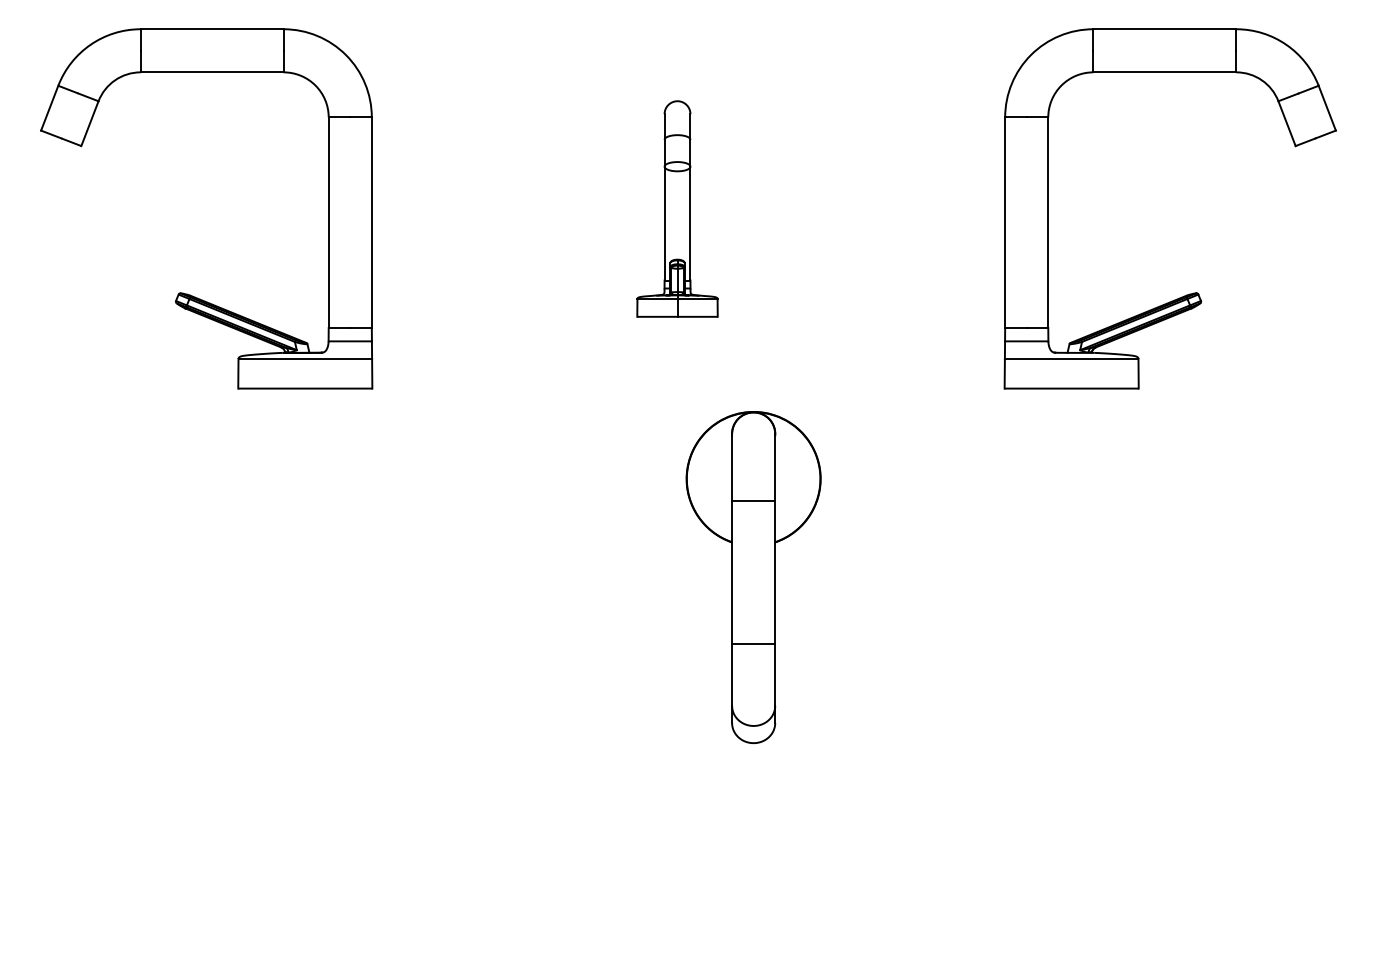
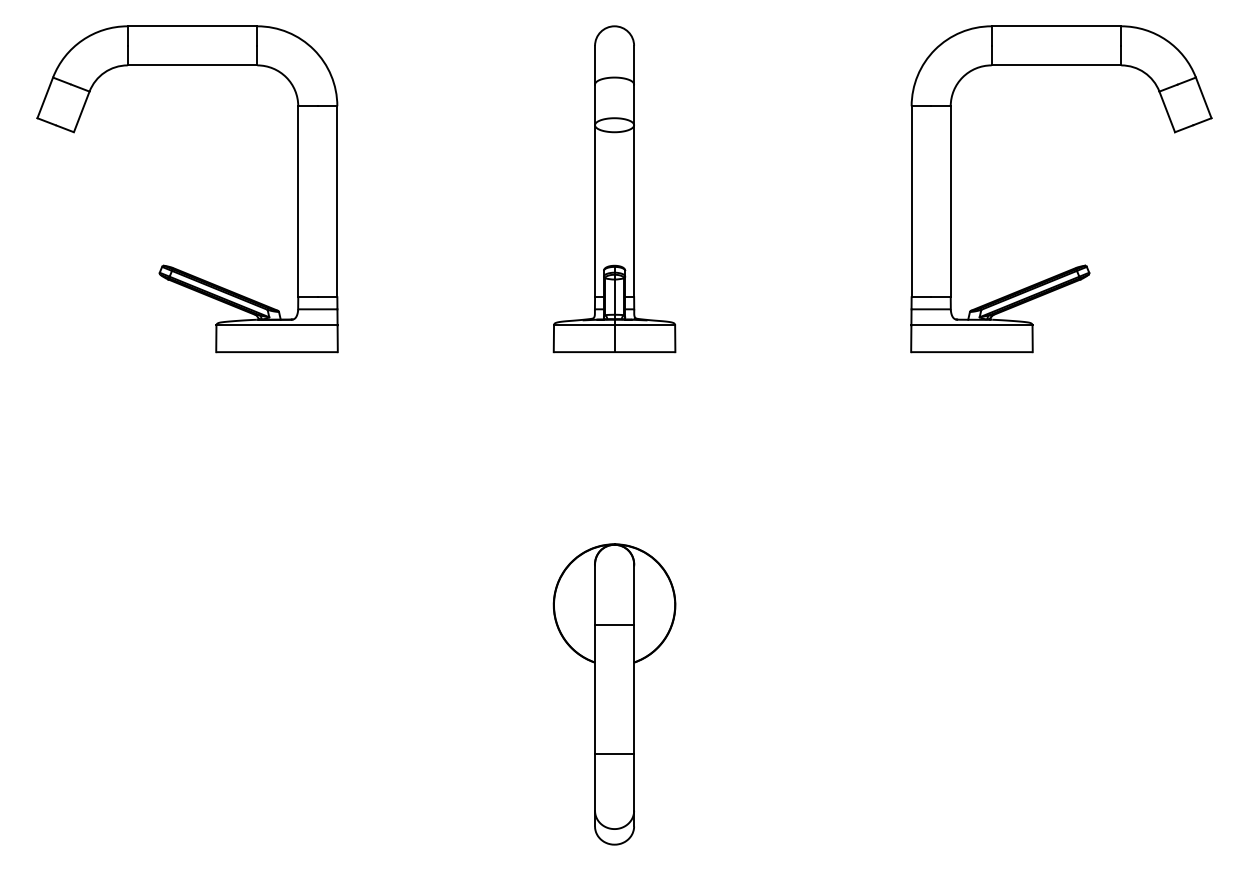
part: (677, 209) -> (614, 189), size x1.67
part: (753, 577) -> (614, 694), moved

